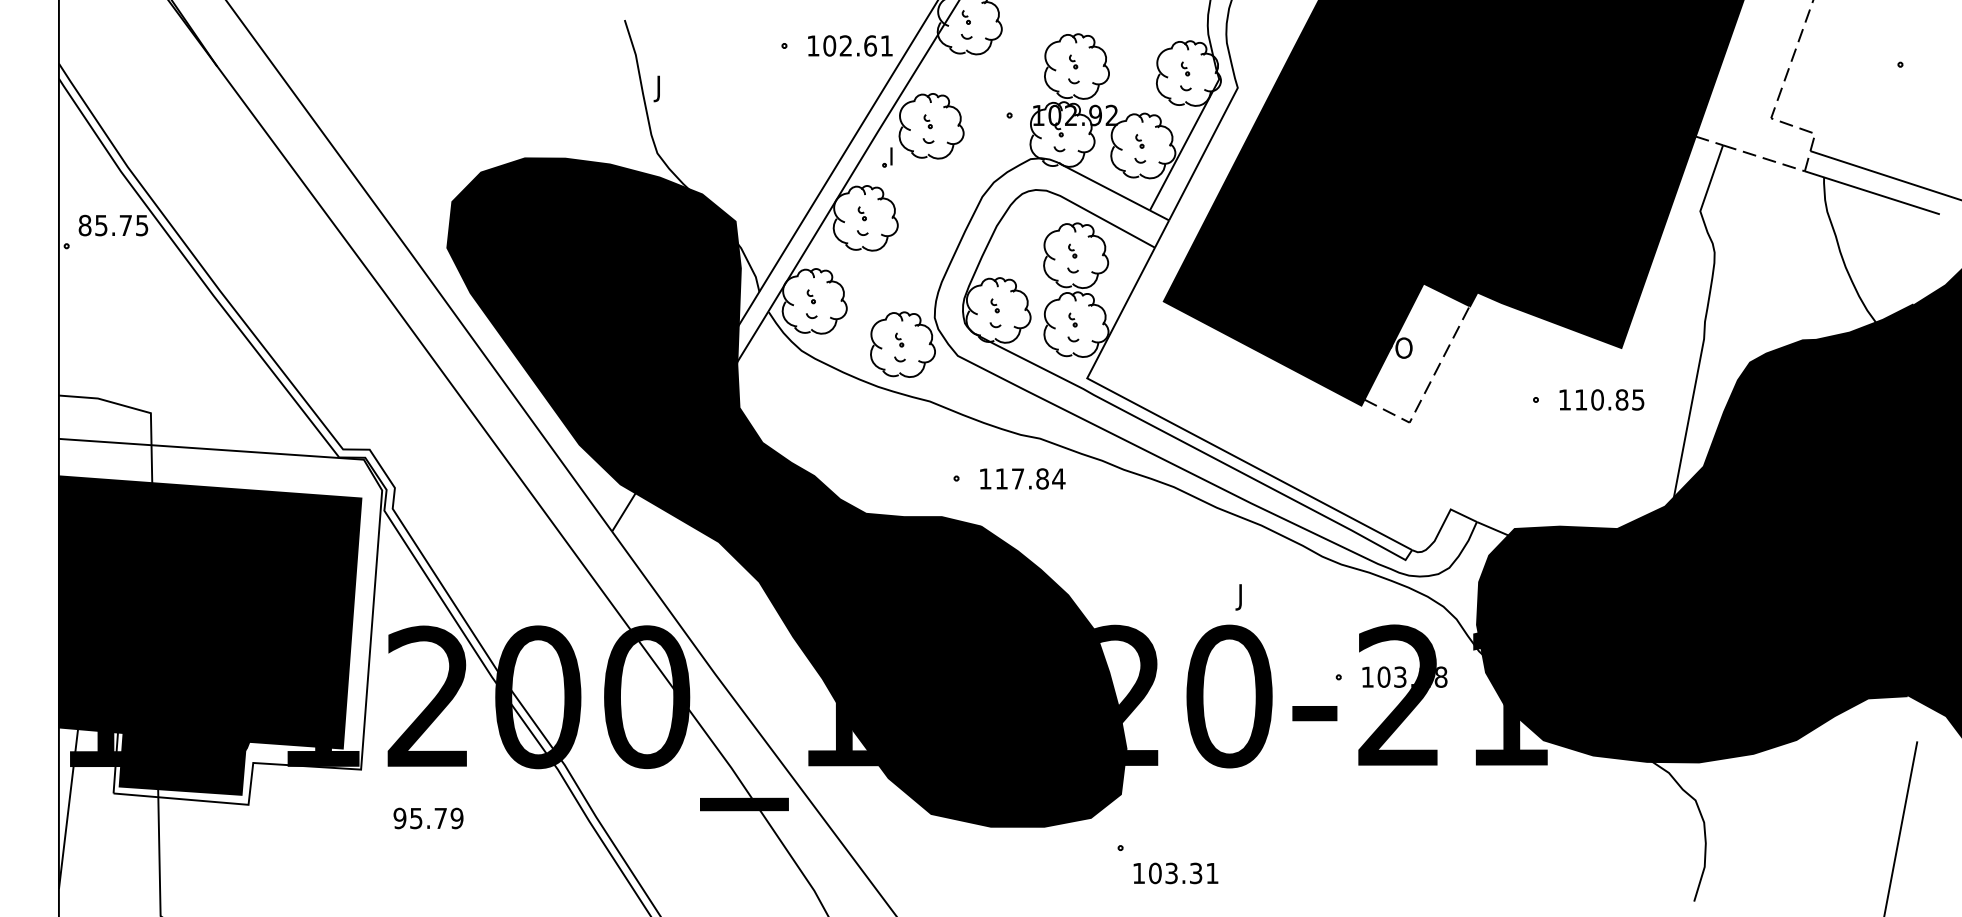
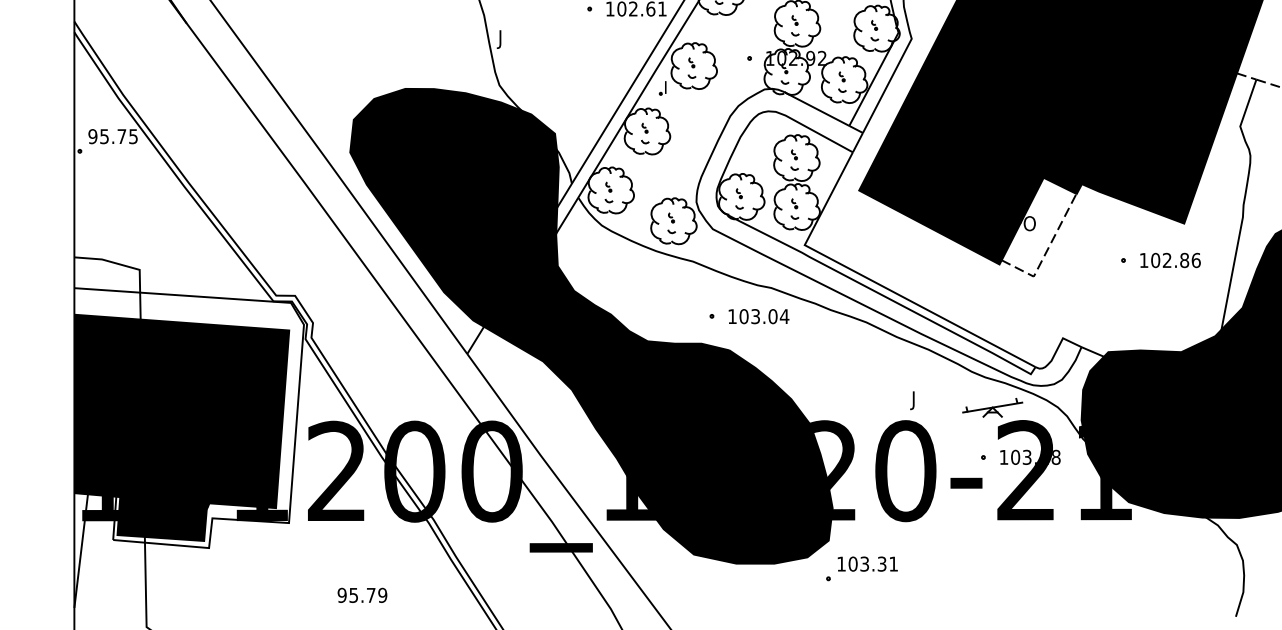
text: (84, 225) -> (92, 136), 85.75 -> 95.75
text: (1609, 399) -> (1175, 260), 110.85 -> 102.86
text: (1021, 478) -> (758, 316), 117.84 -> 103.04
part: (1351, 607) -> (992, 407), added
text: (428, 818) -> (362, 595), moved
text: (1175, 873) -> (867, 564), moved

